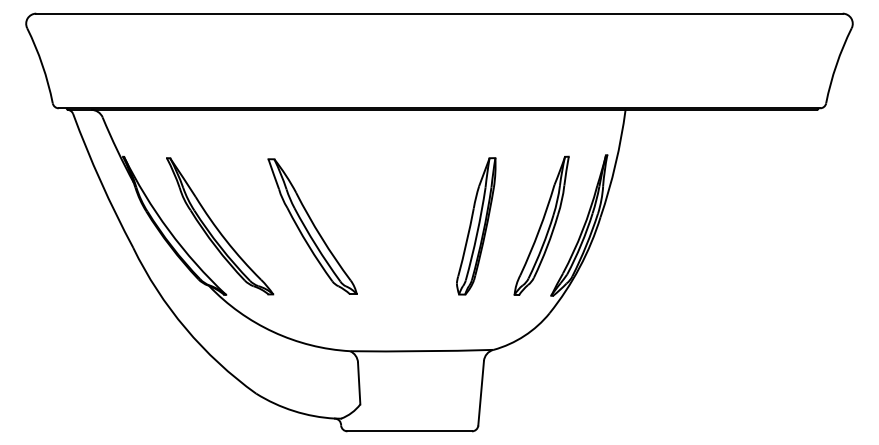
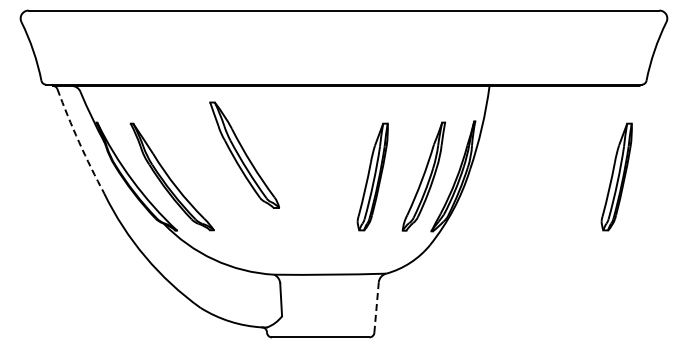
arc: (101, 182) -> (79, 142), solid -> dashed
part: (312, 225) -> (244, 154), moved
part: (787, 225) -> (616, 176), added
line: (481, 393) -> (376, 307), solid -> dashed

